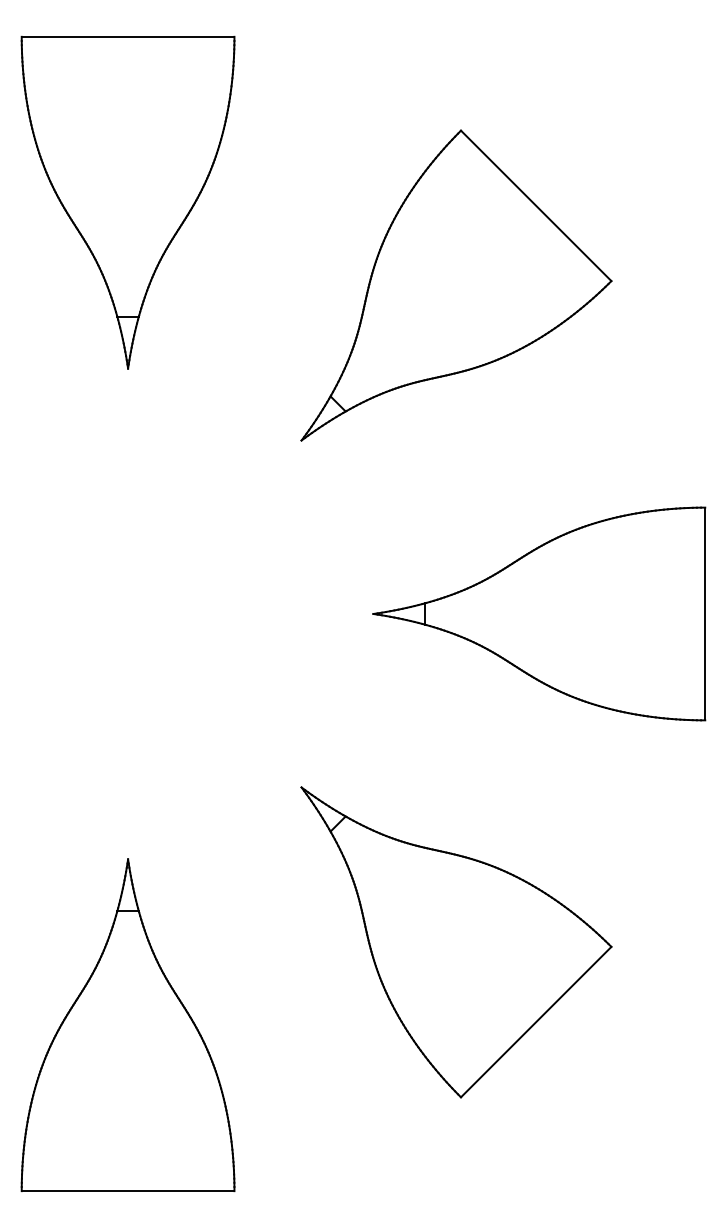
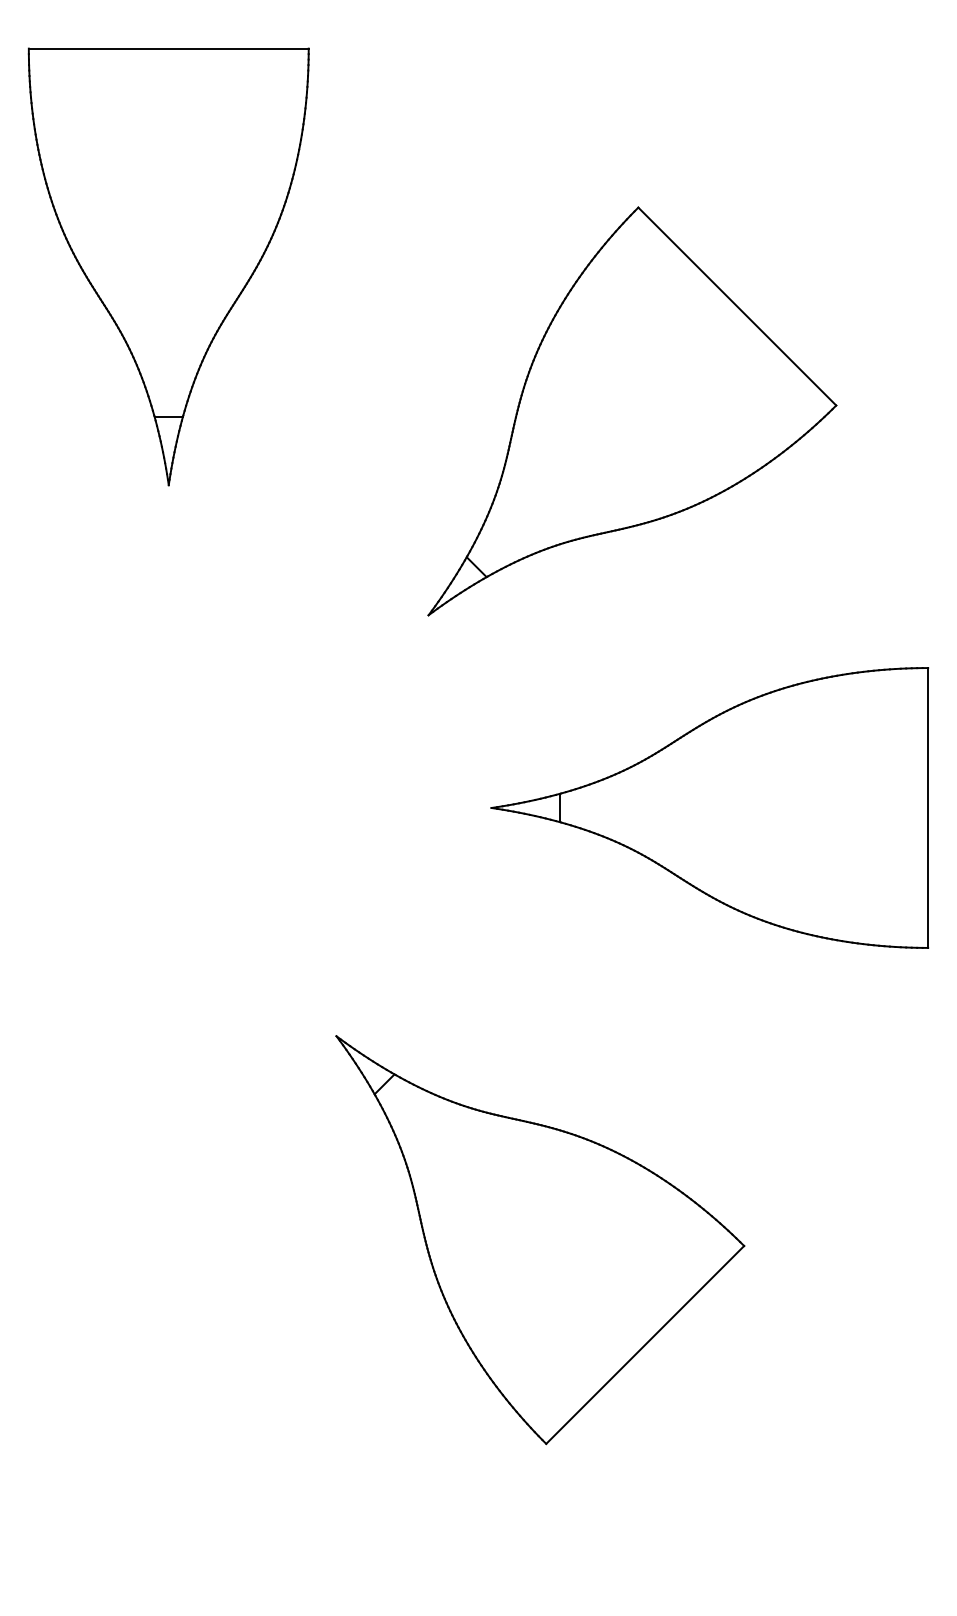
part: (456, 285) -> (632, 411), moved
part: (456, 942) -> (540, 1240), moved
part: (127, 1024) -> (167, 1348), removed

